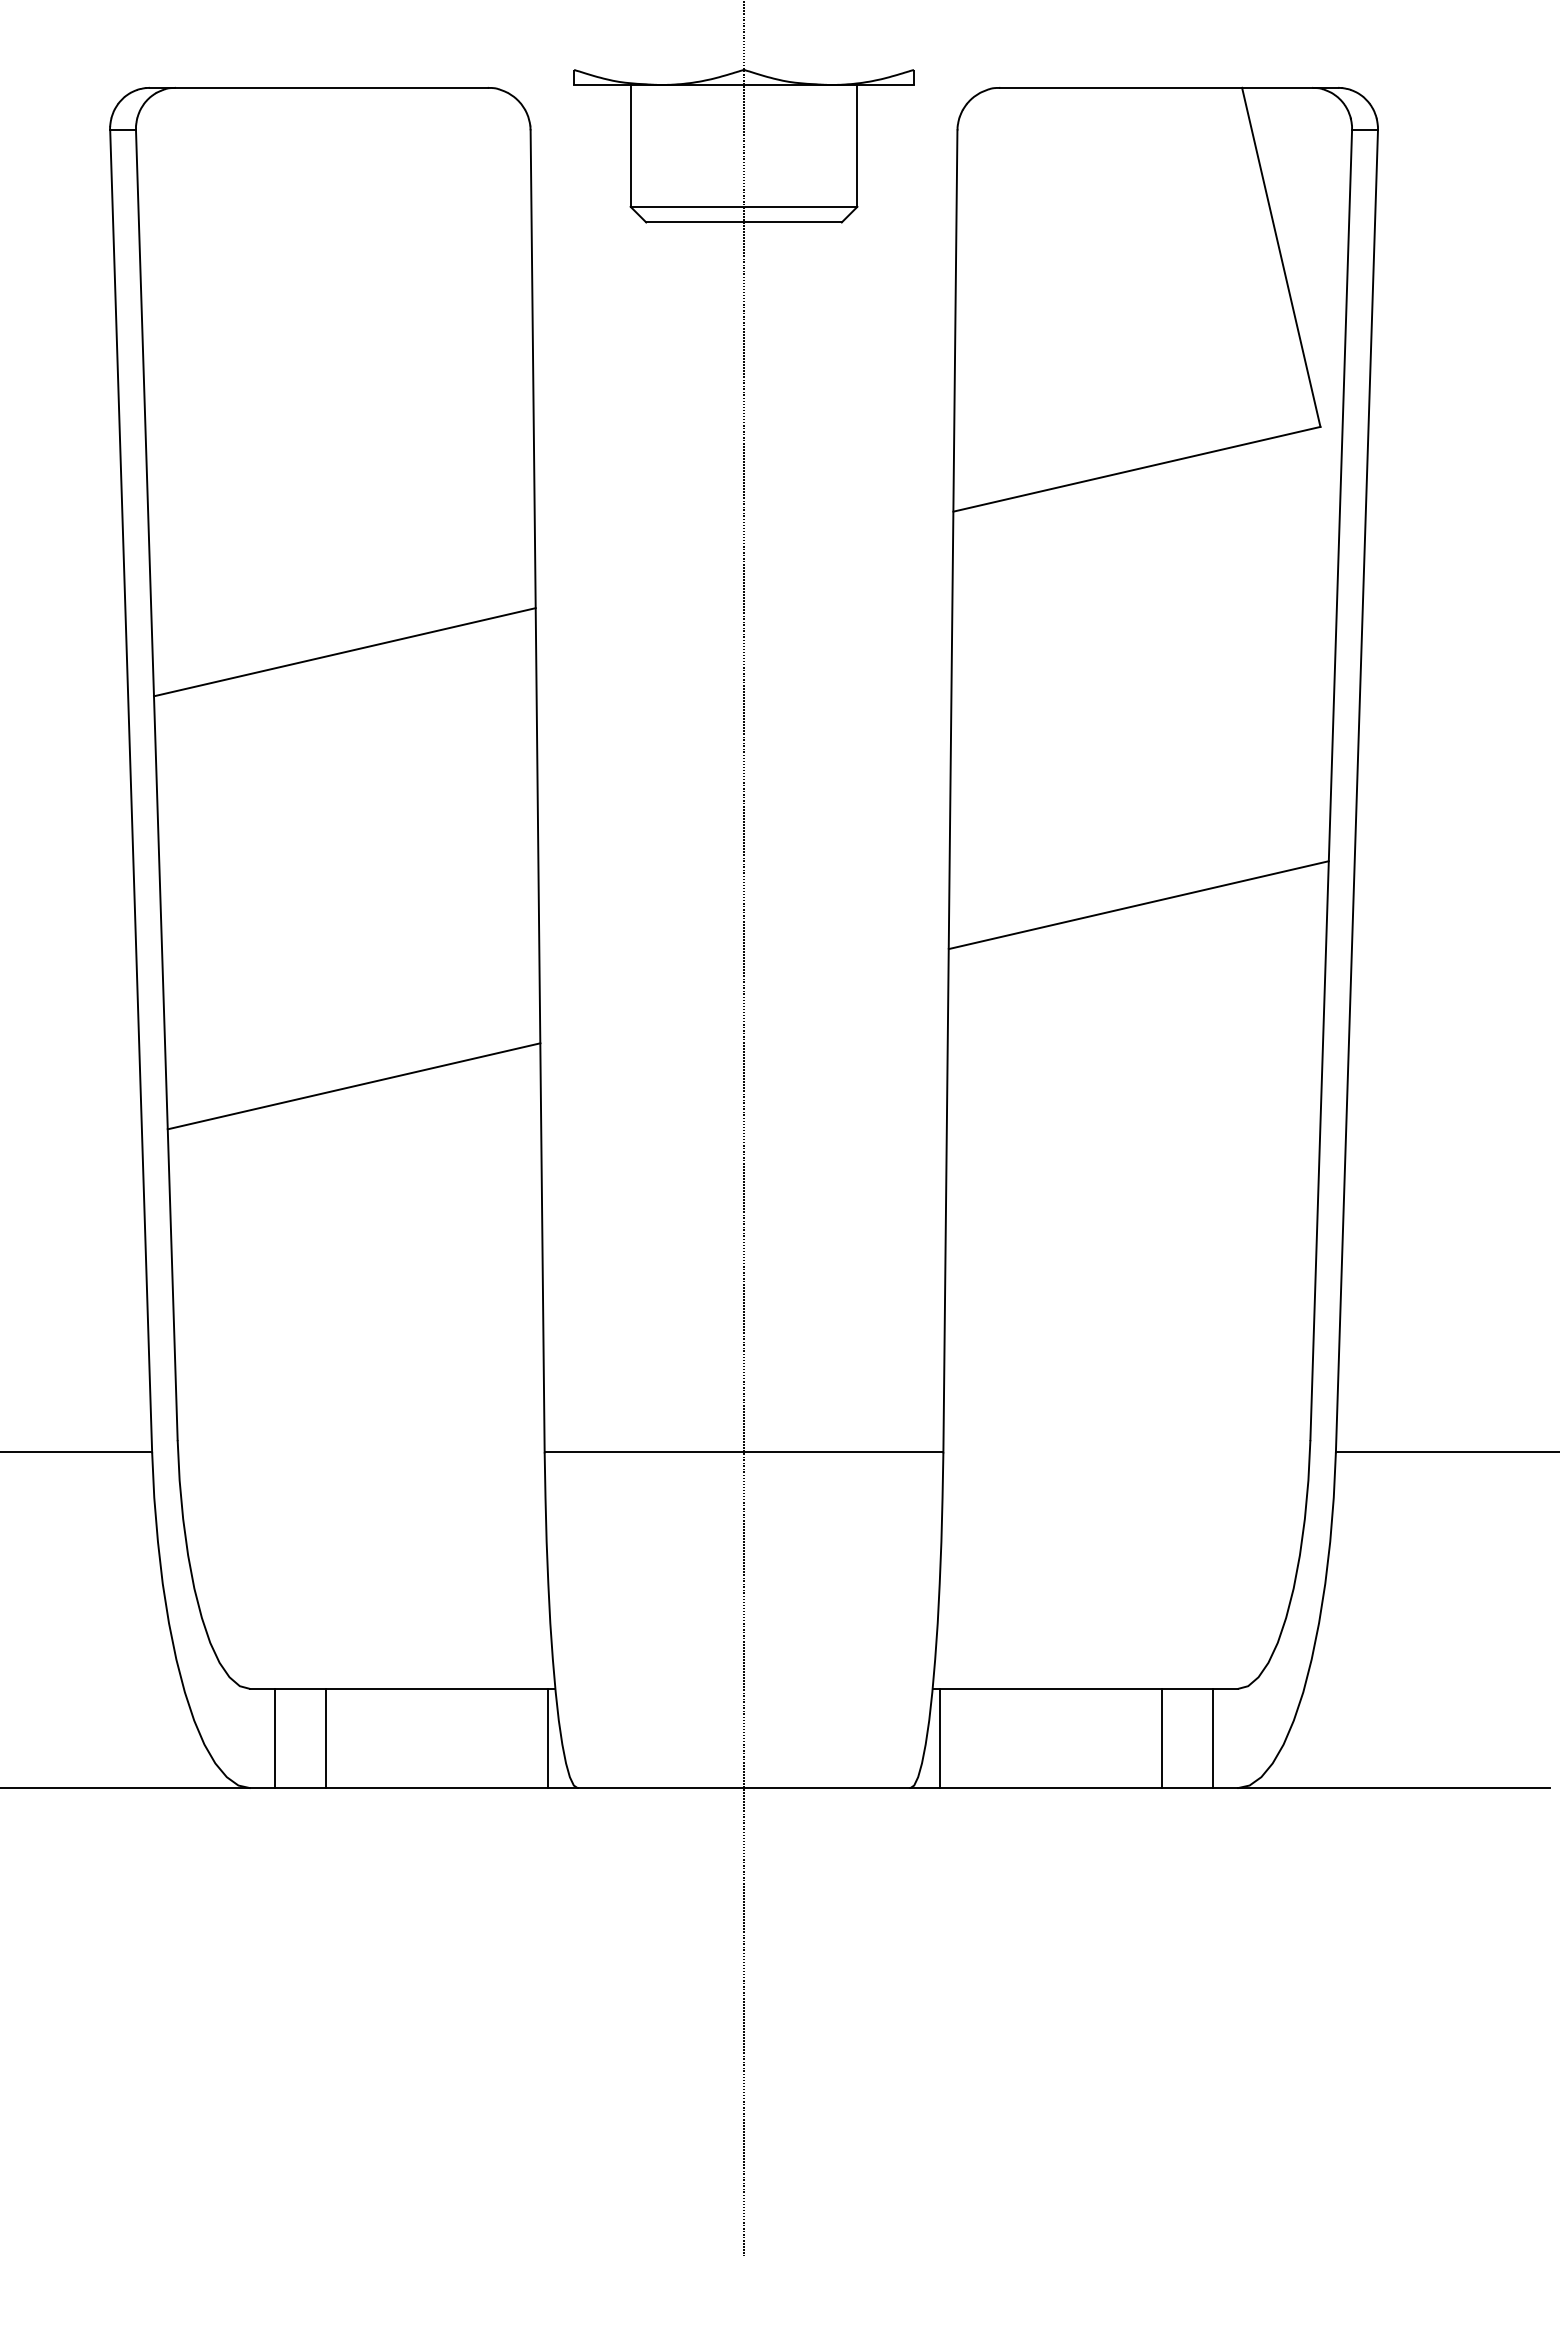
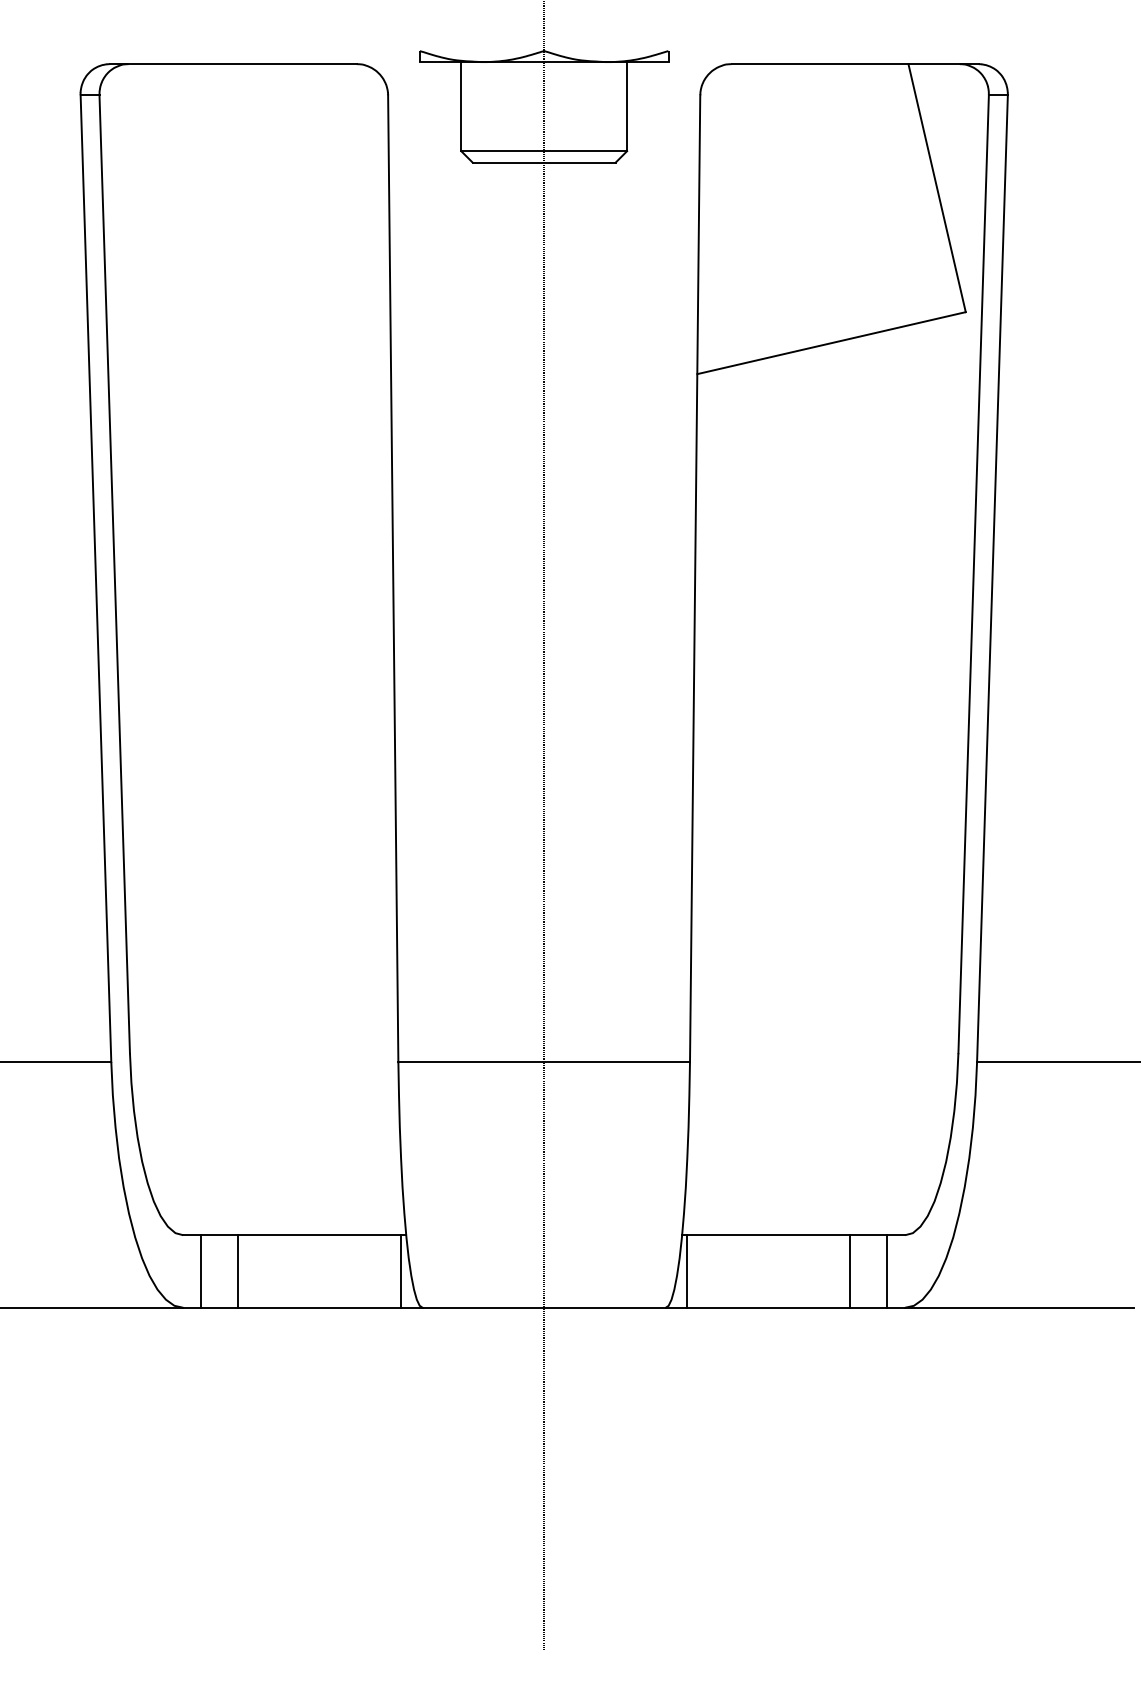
line: (343, 651) -> (251, 476), removed
line: (1138, 904) -> (832, 661), removed
line: (353, 1085) -> (258, 793), removed

